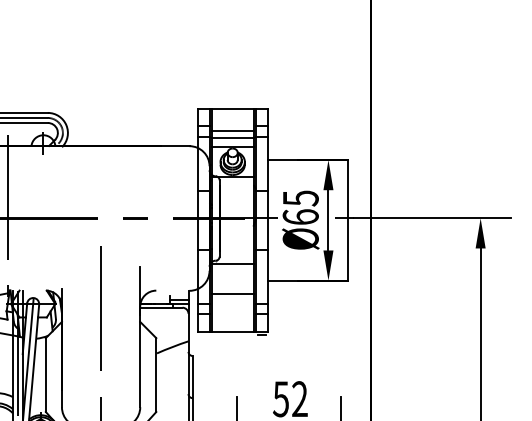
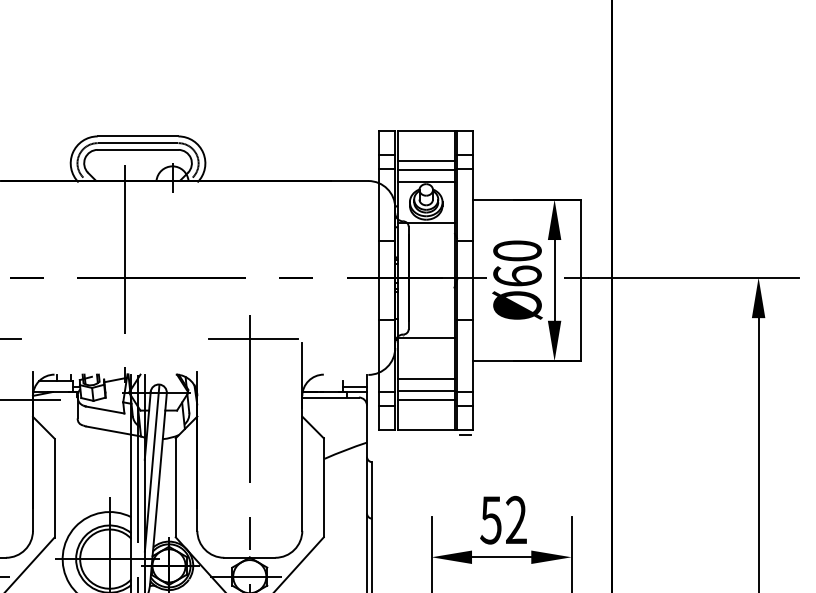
text: (300, 198) -> (517, 251), Ø65 -> Ø60
line: (103, 264) -> (253, 339), added
line: (232, 302) -> (425, 390), added
line: (232, 309) -> (425, 399), added

